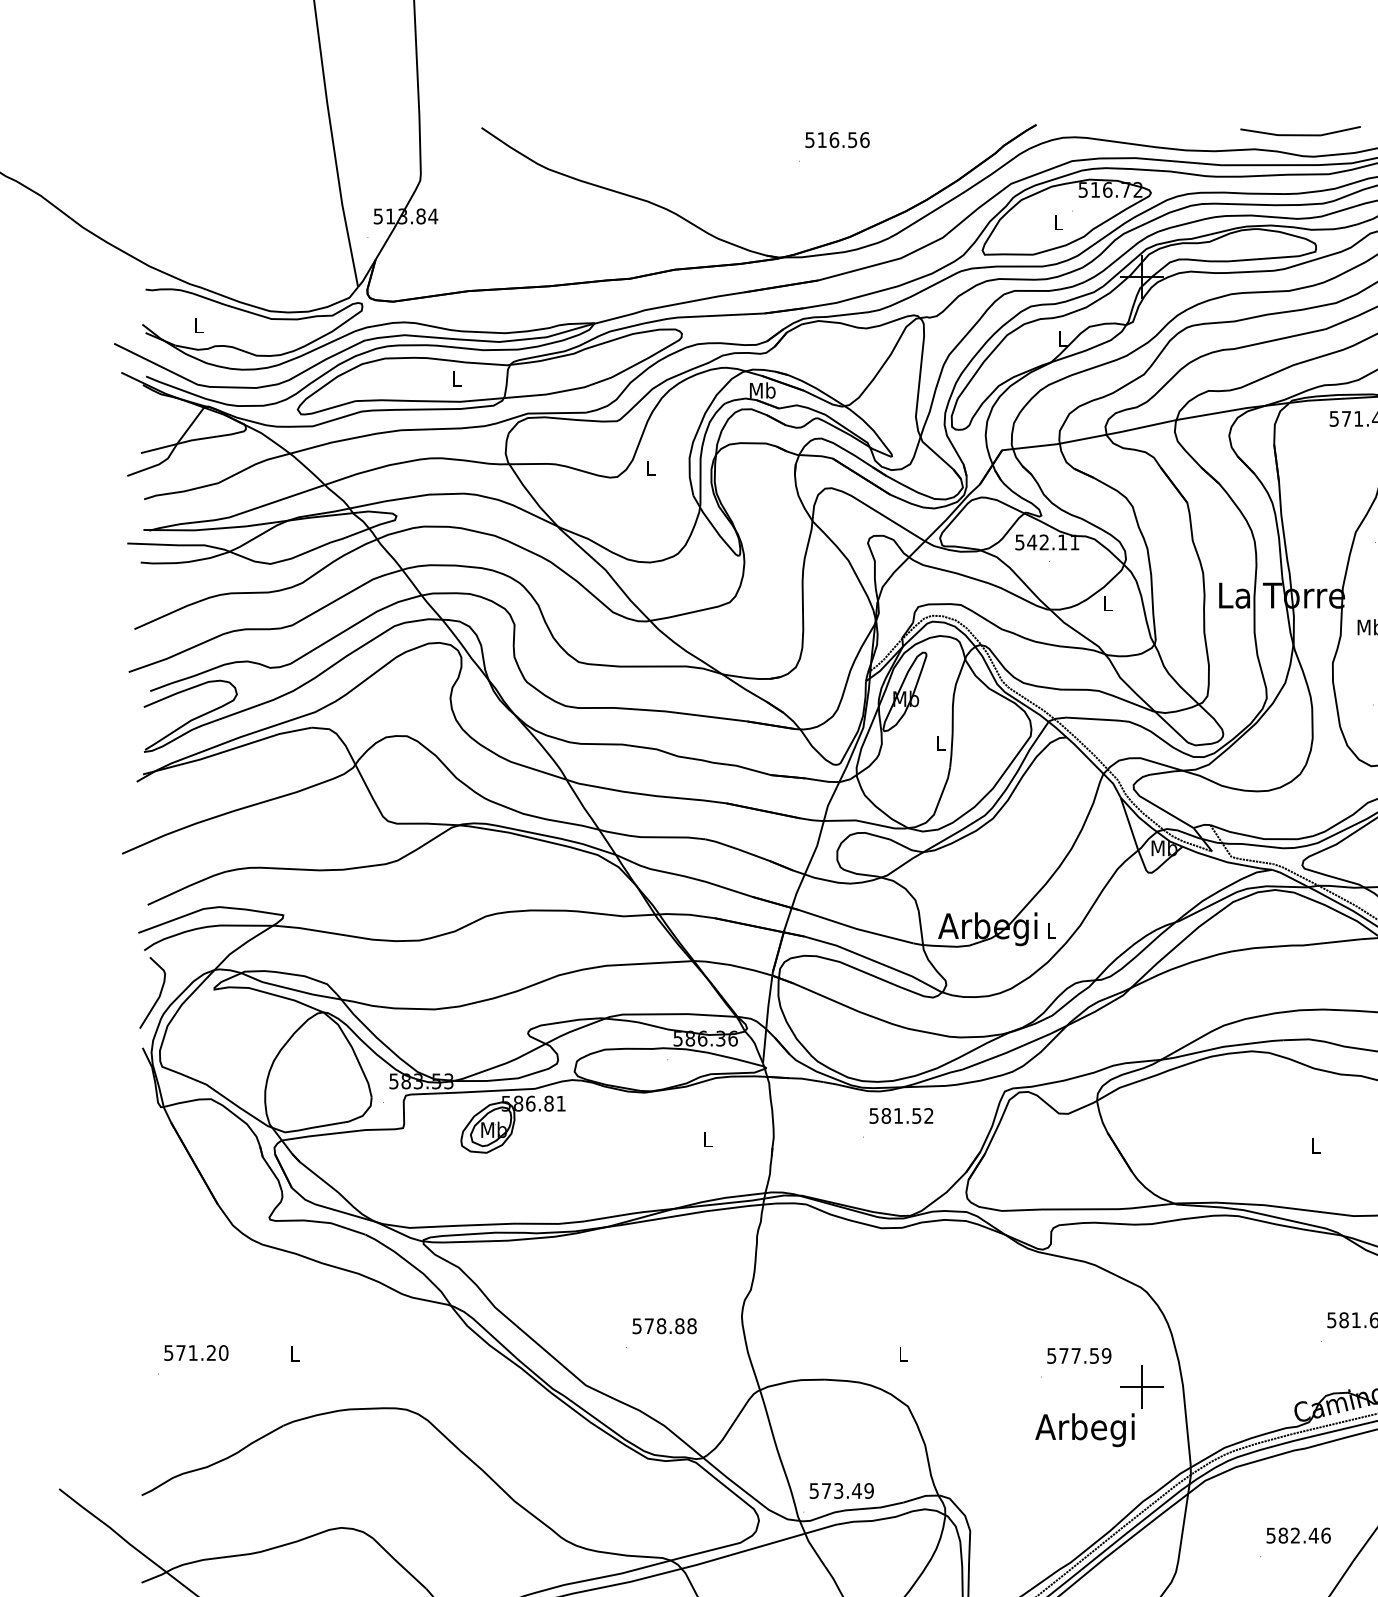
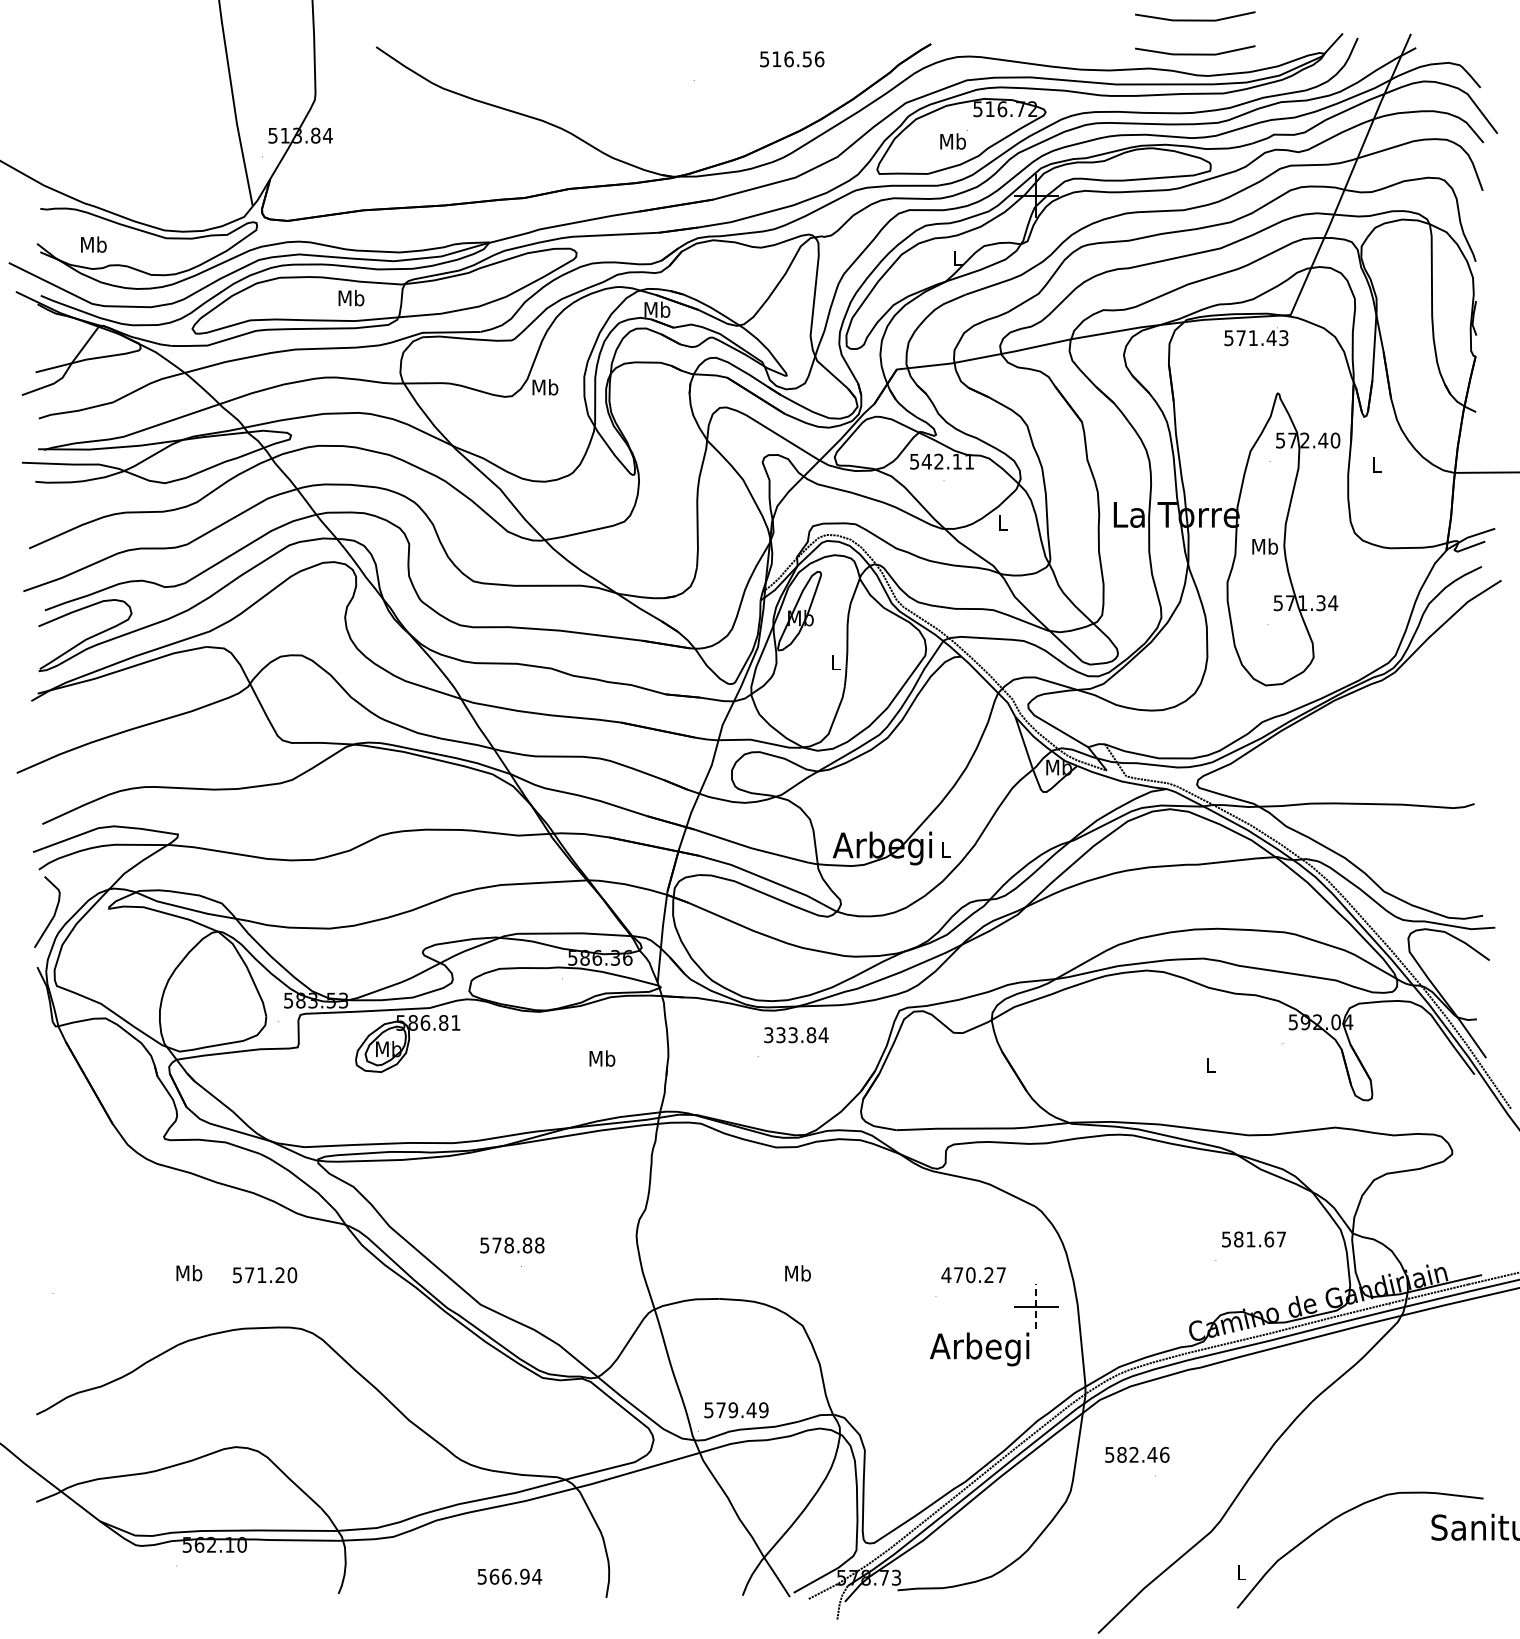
line: (1300, 100) -> (1195, 19), added
text: (837, 140) -> (792, 59), moved
text: (1057, 222) -> (952, 141), L -> Mb
text: (198, 325) -> (93, 244), L -> Mb
text: (456, 379) -> (351, 298), L -> Mb
text: (650, 468) -> (545, 387), L -> Mb
text: (901, 1116) -> (796, 1035), 581.52 -> 333.84
text: (707, 1139) -> (602, 1058), L -> Mb
text: (664, 1326) -> (512, 1245), moved
text: (196, 1353) -> (265, 1275), moved
text: (294, 1354) -> (189, 1273), L -> Mb
text: (902, 1354) -> (797, 1273), L -> Mb
text: (1078, 1356) -> (973, 1275), 577.59 -> 470.27
line: (1141, 1387) -> (1036, 1306), solid -> dashed
text: (838, 1490) -> (733, 1409), 573.49 -> 579.49
text: (1298, 1535) -> (1137, 1454), moved

